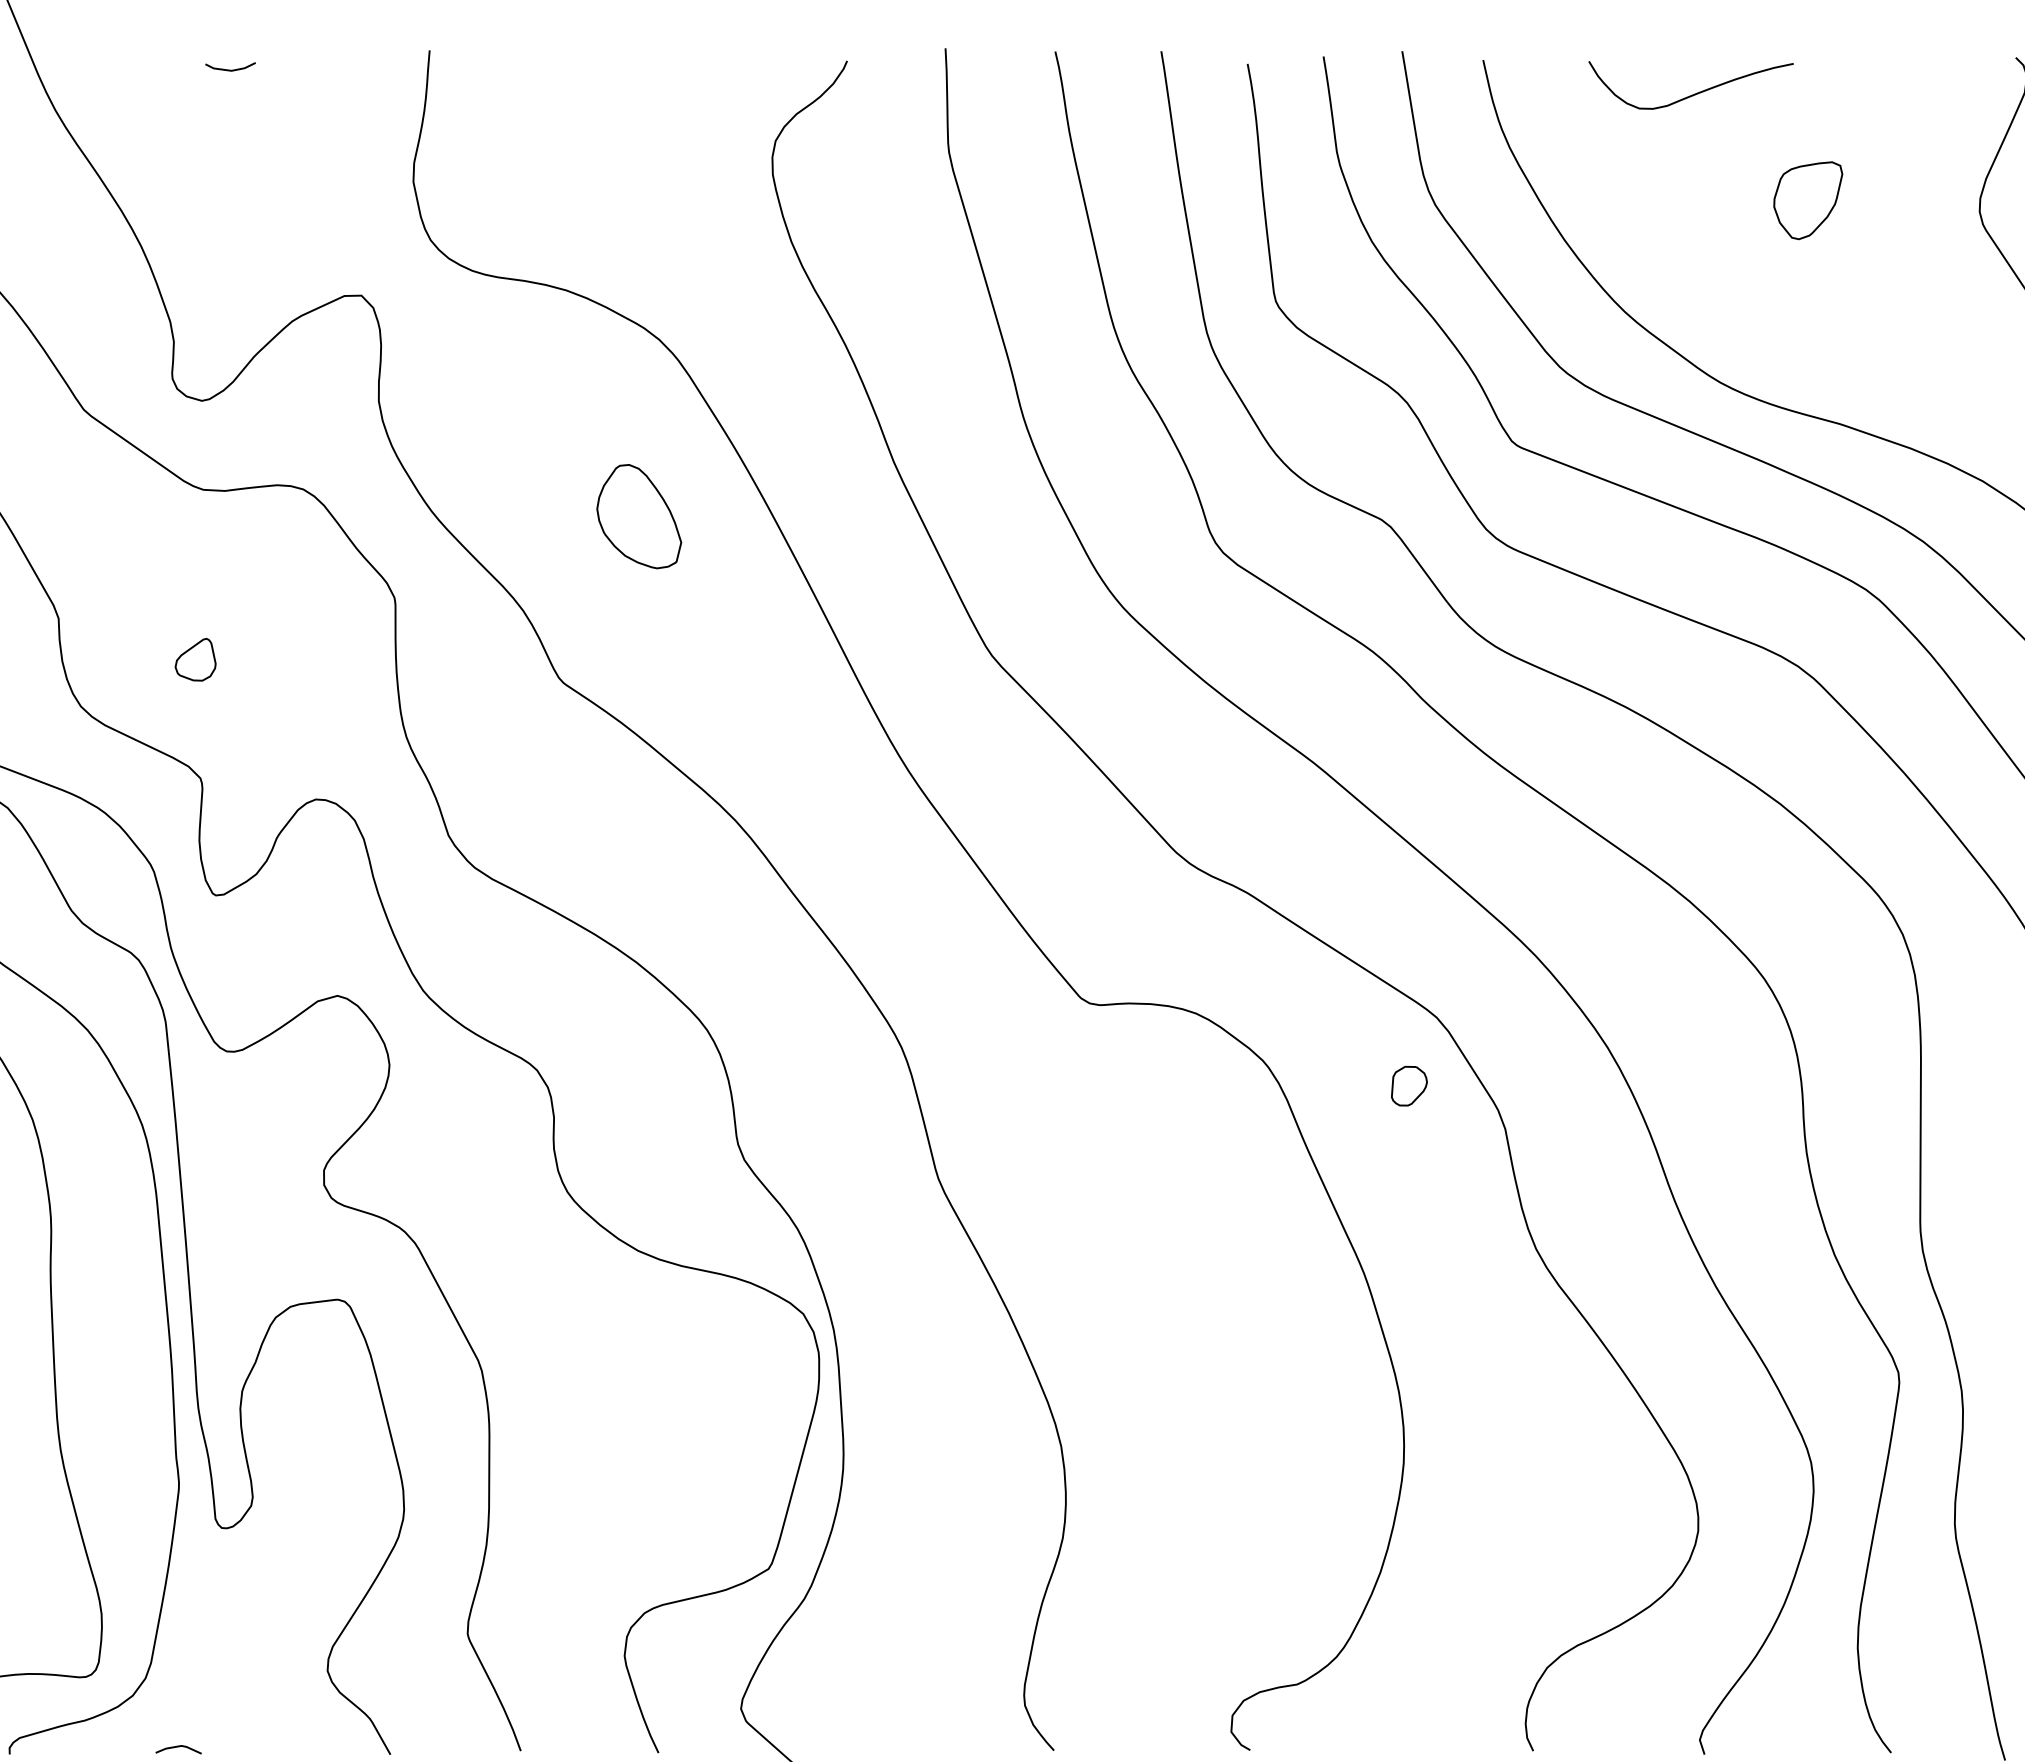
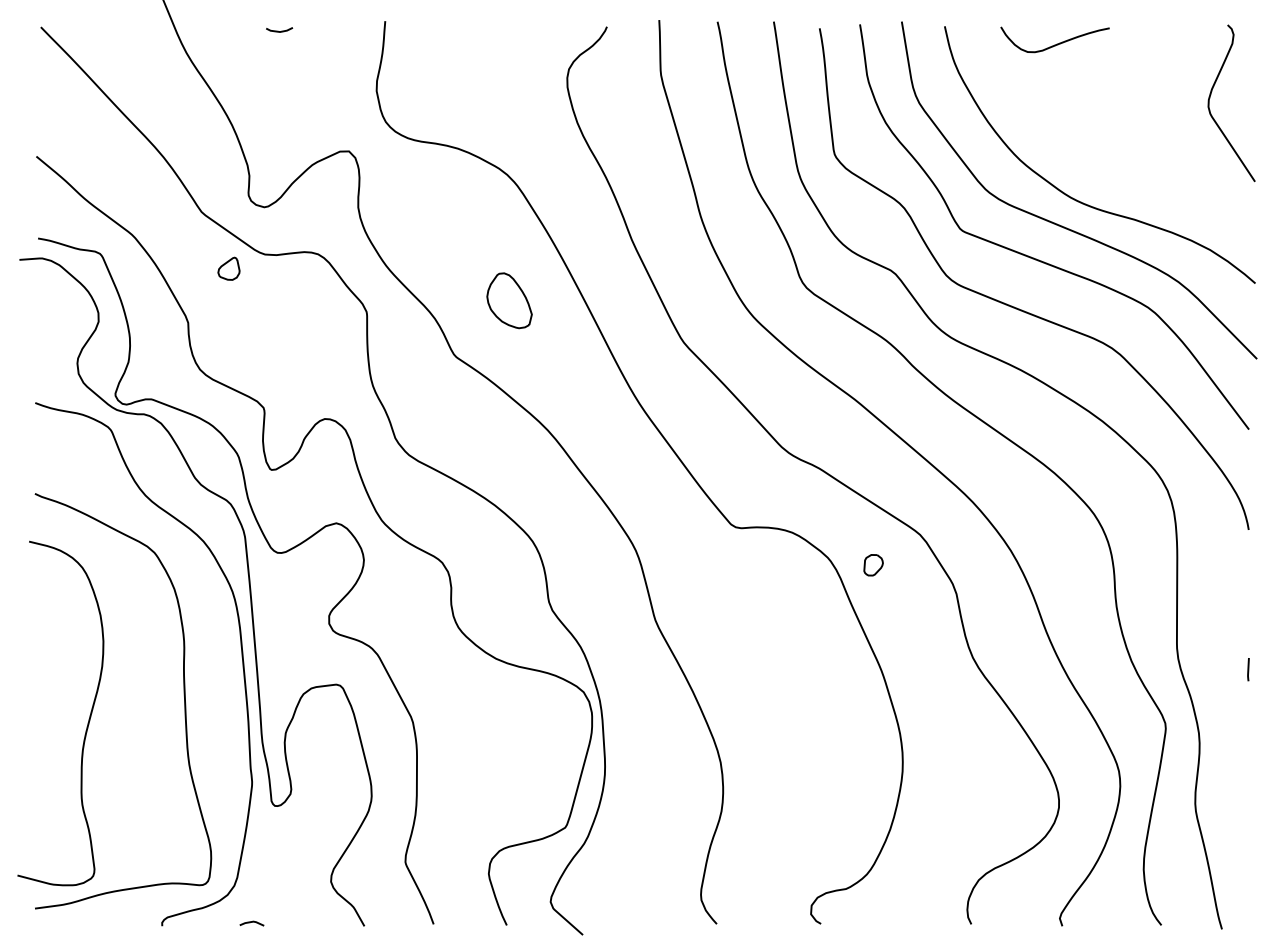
part: (1808, 199) -> (1117, 100), removed
part: (639, 516) -> (509, 300), moved
part: (194, 659) -> (228, 268), moved
part: (1409, 1086) -> (873, 565), moved

